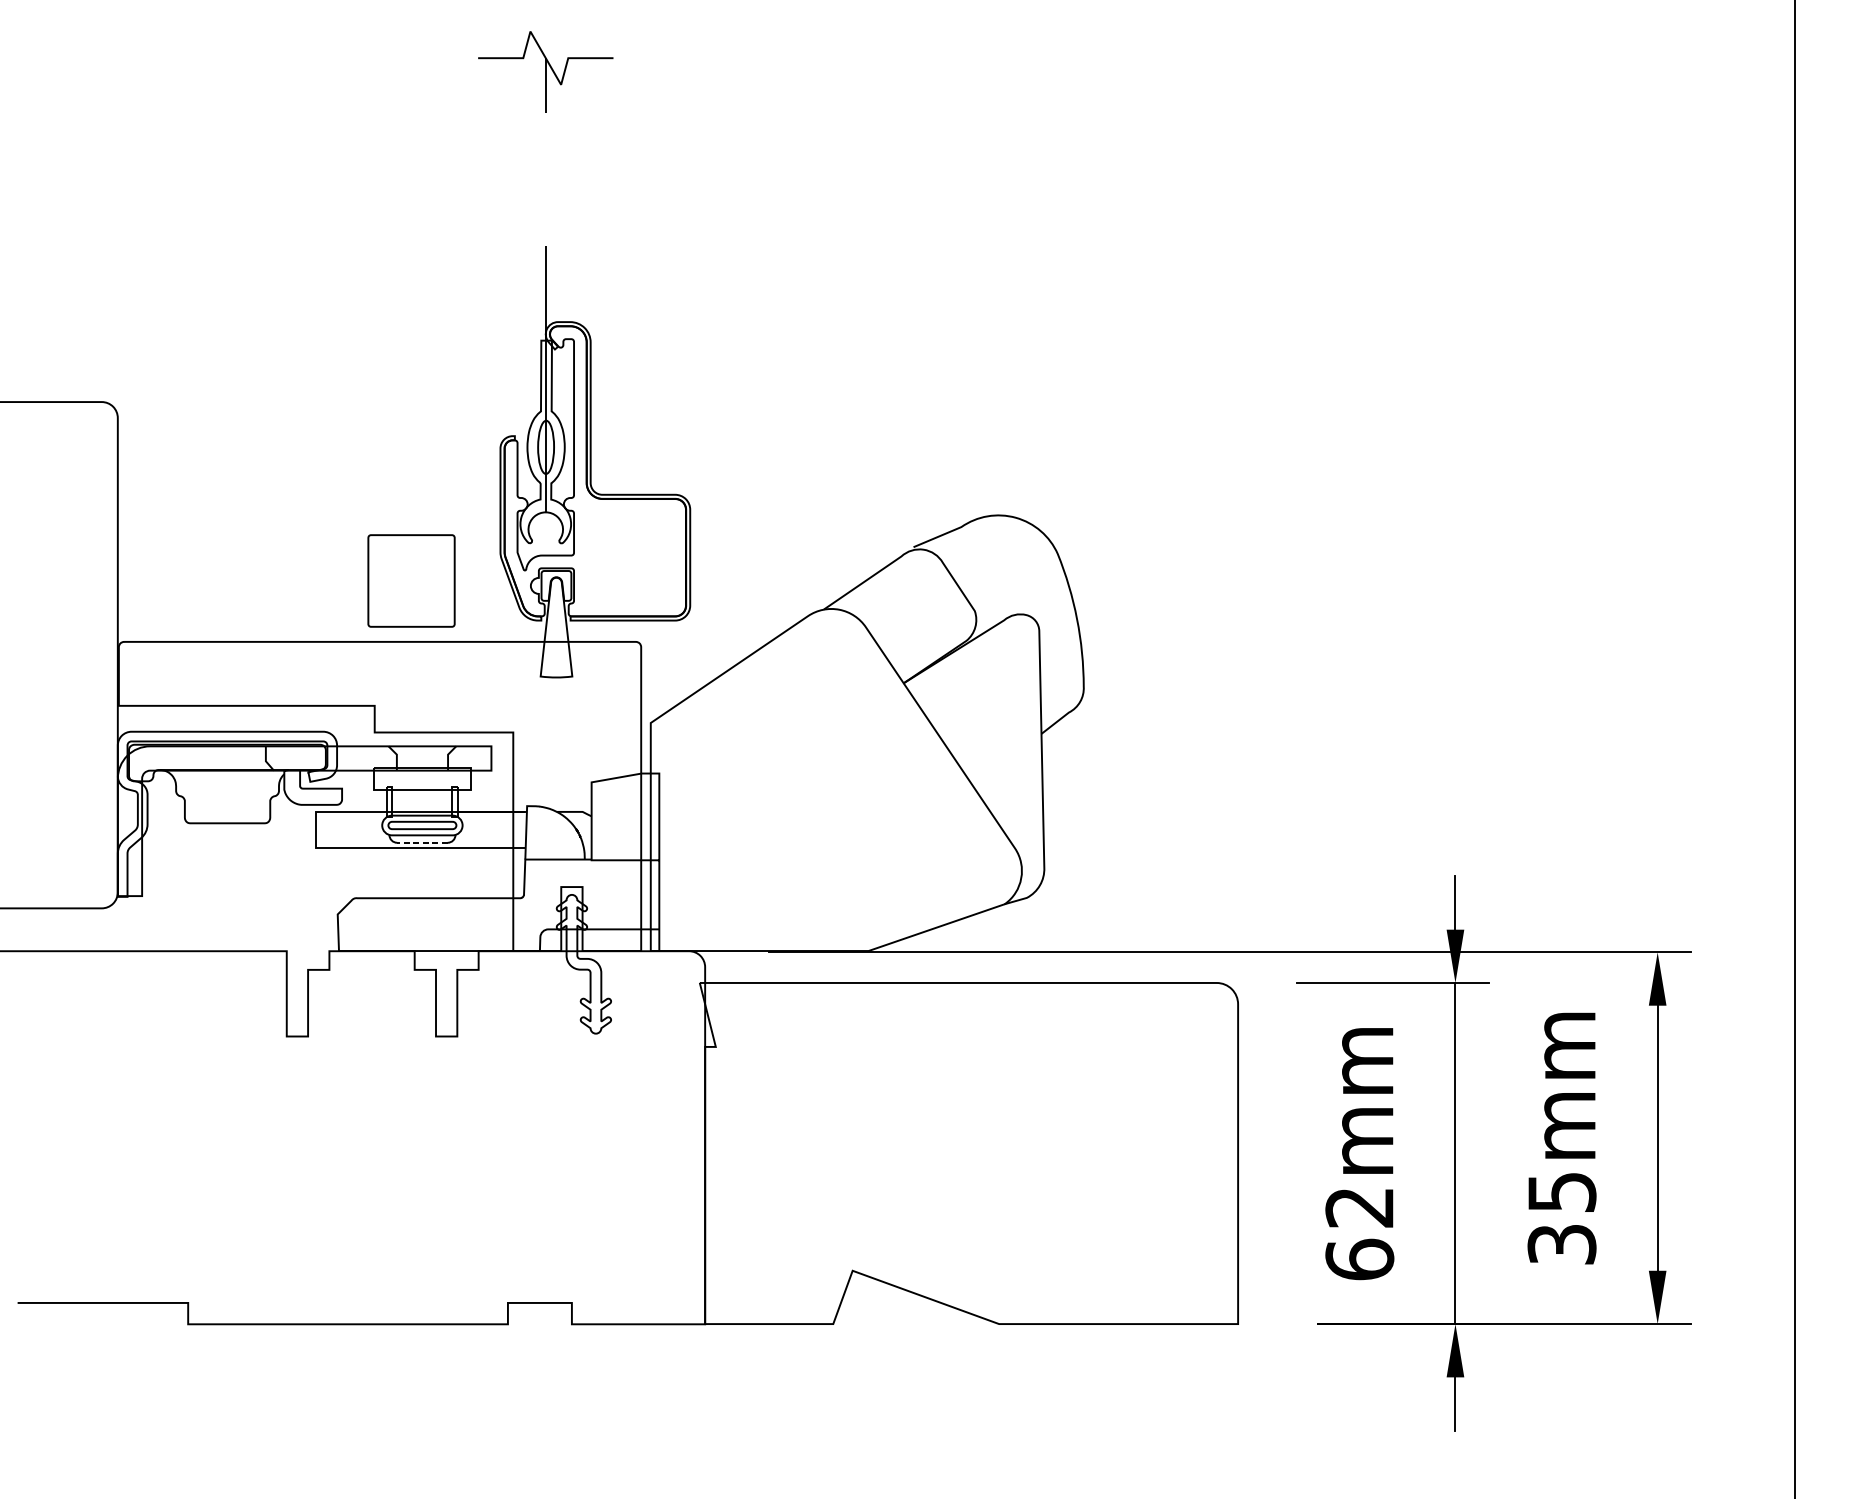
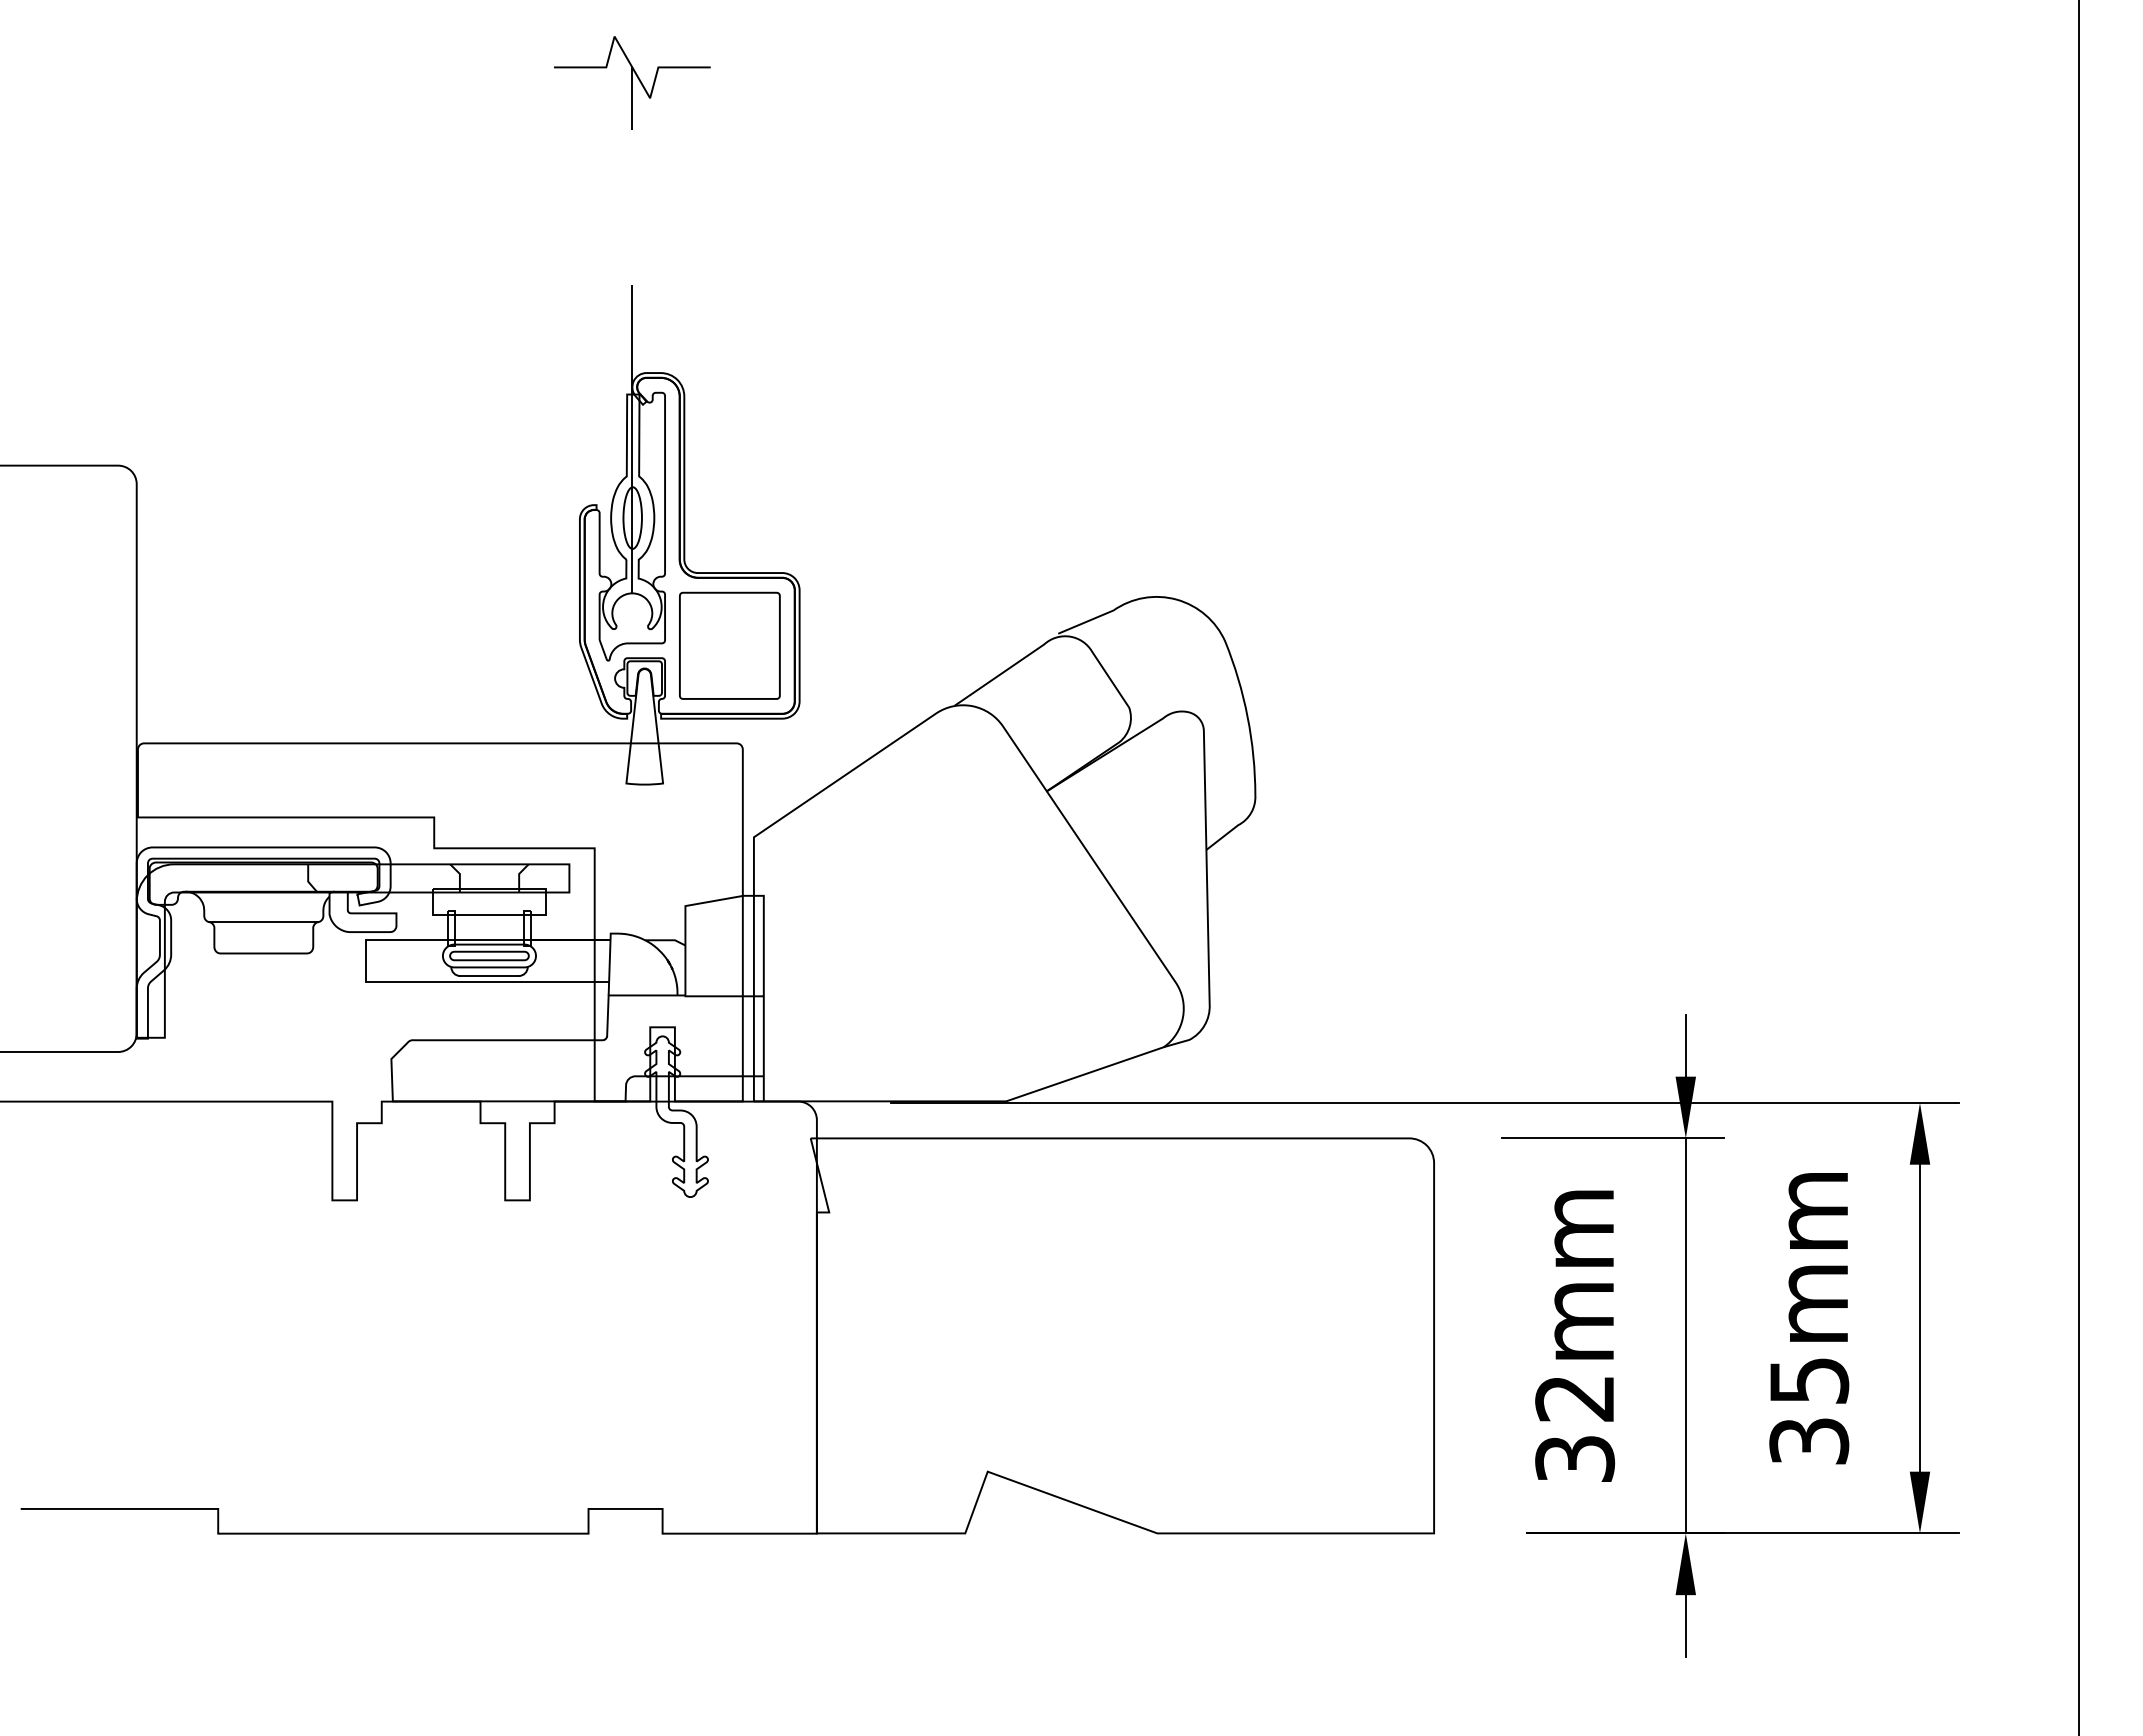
part: (411, 580) -> (729, 645), moved
line: (227, 796) -> (263, 922), added
line: (422, 843) -> (489, 976), dashed -> solid
text: (1360, 1259) -> (1575, 1458), 62mm -> 32mm

